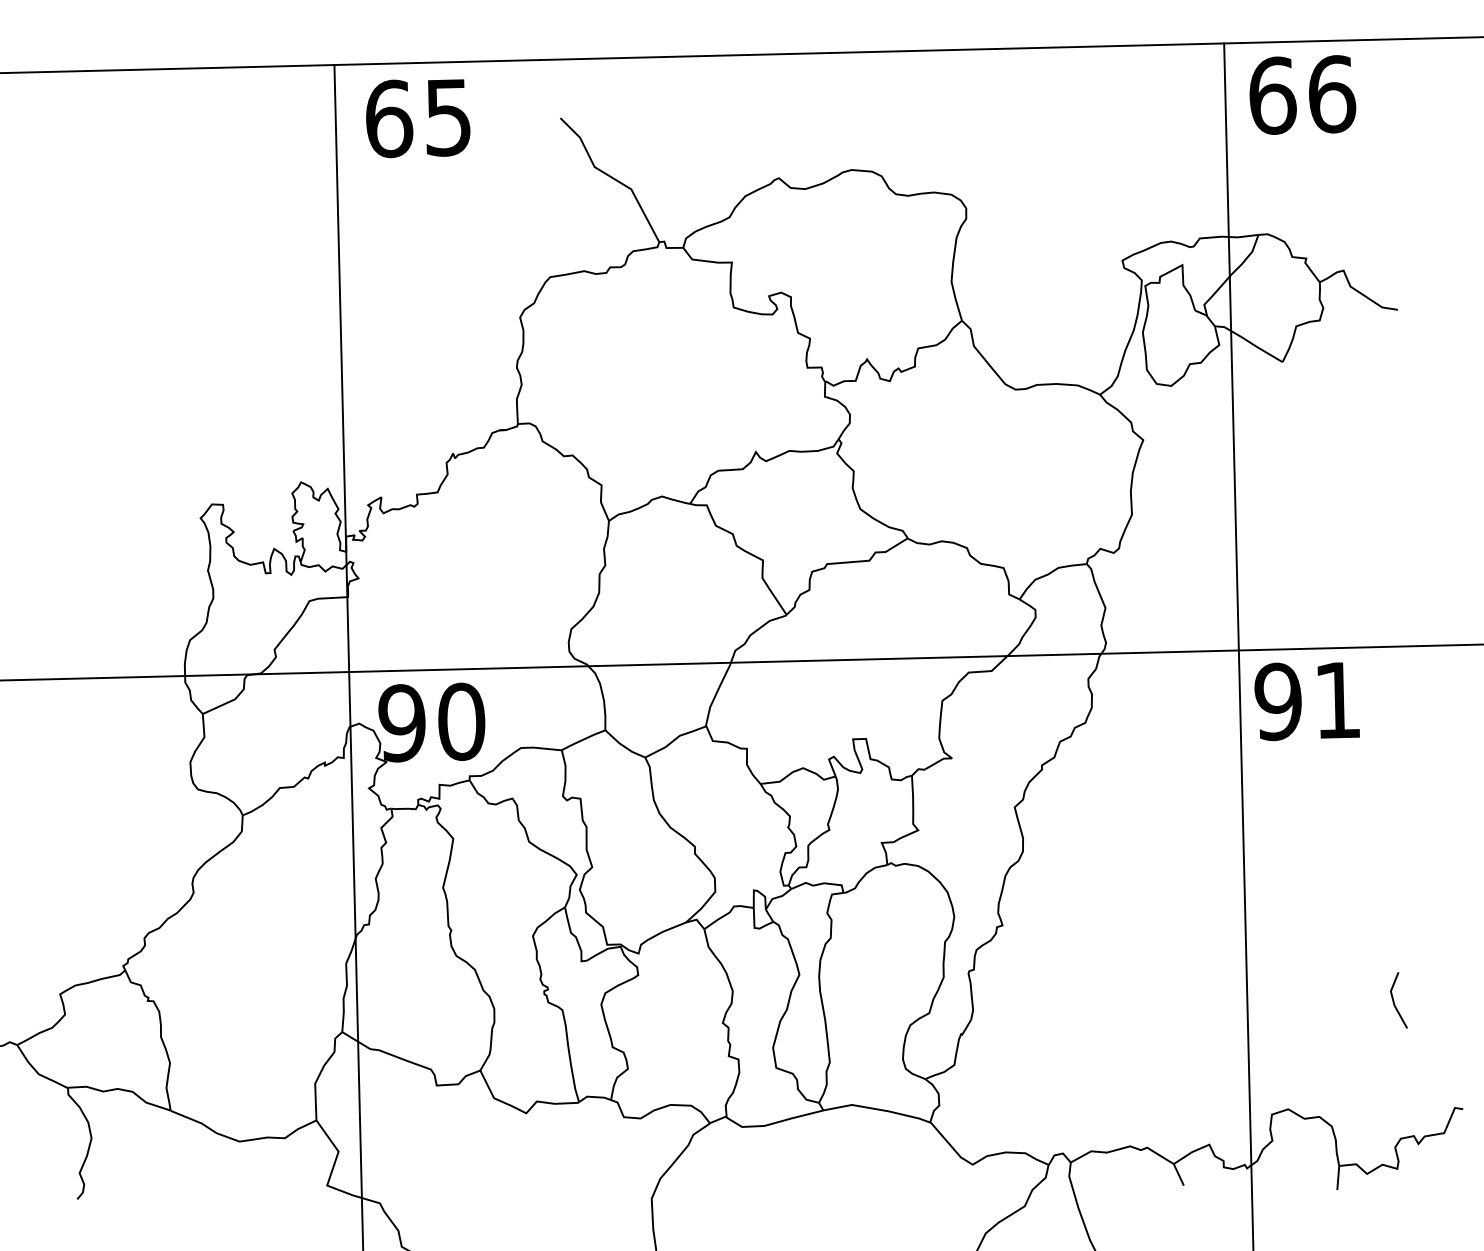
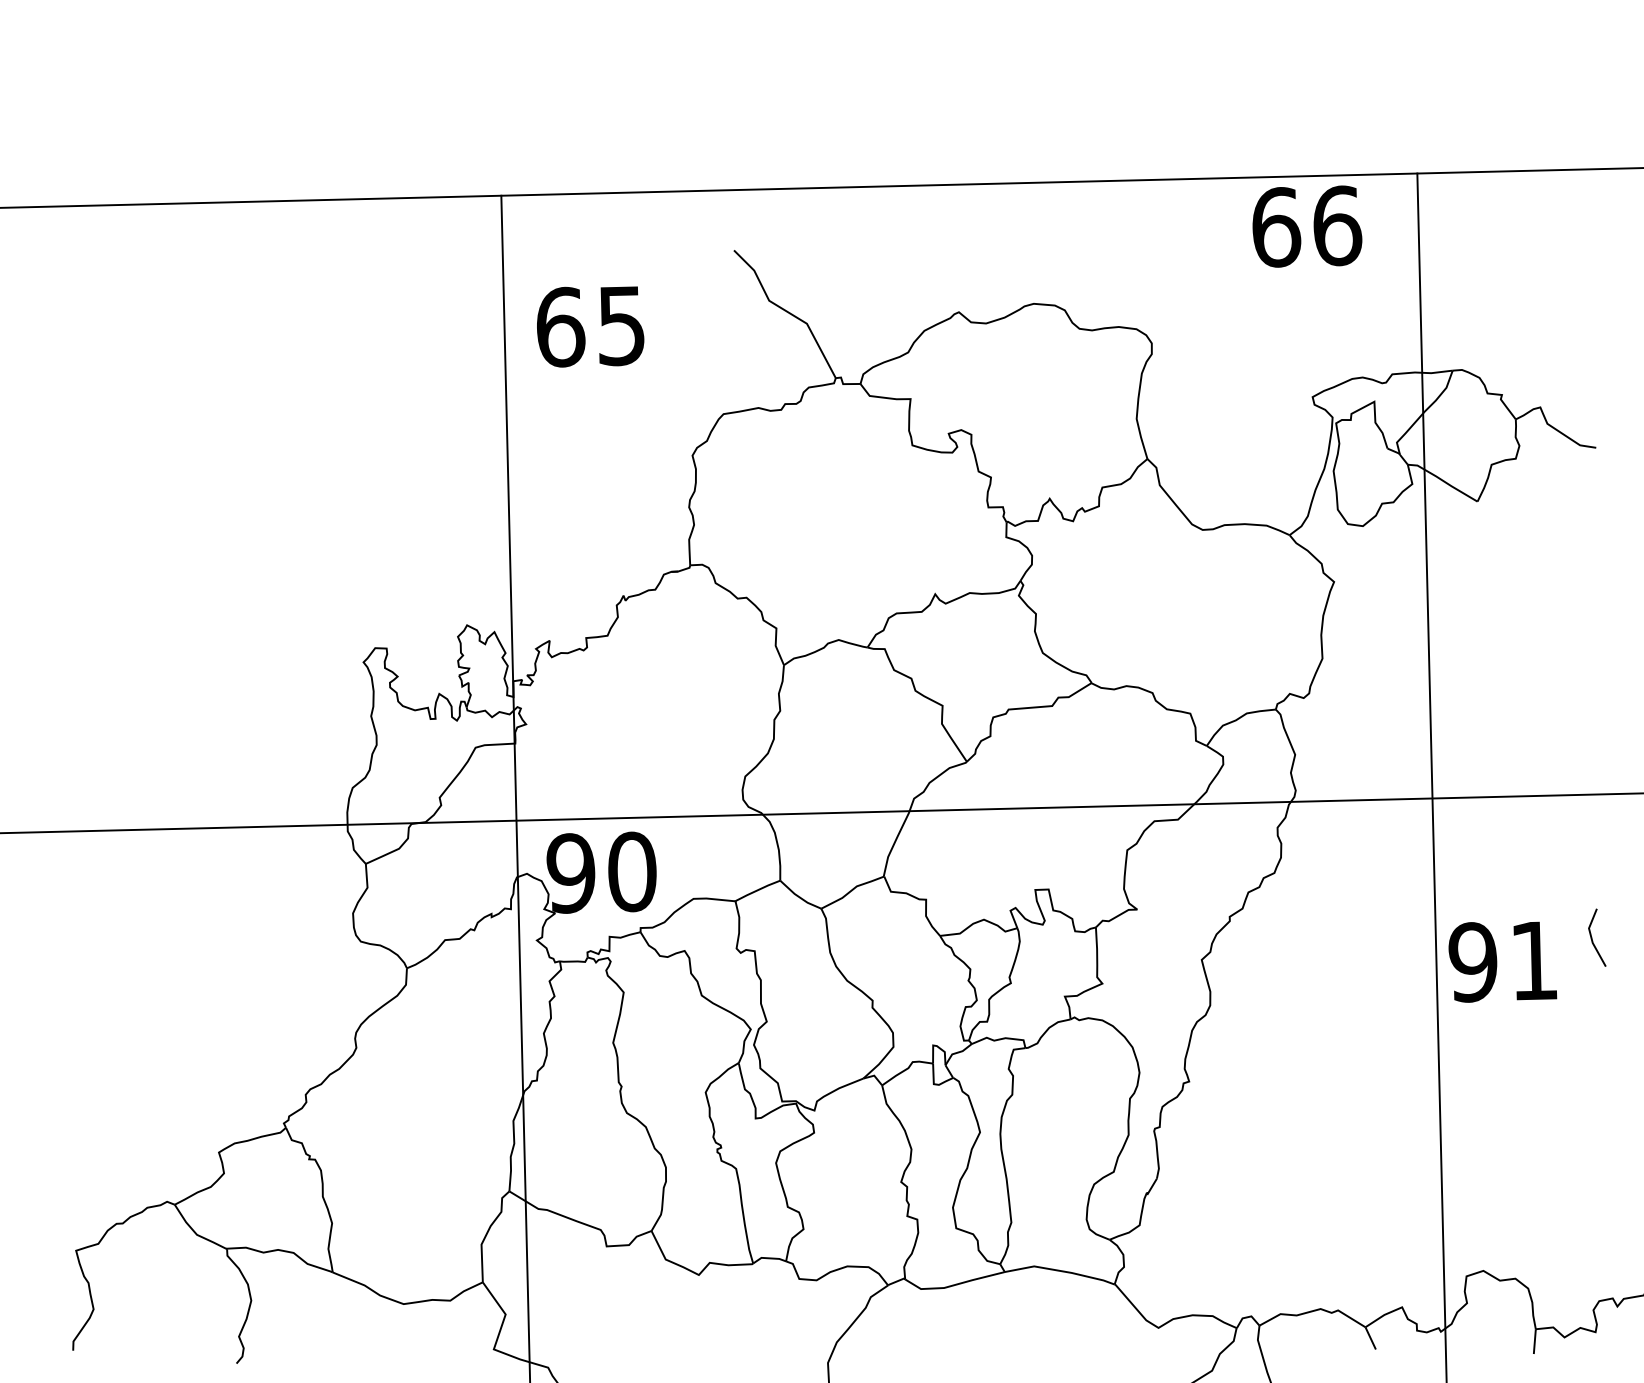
text: (1302, 94) -> (1307, 226), moved
text: (418, 118) -> (590, 326), moved
text: (1306, 700) -> (1502, 961), moved
line: (1394, 1000) -> (1592, 937), moved

